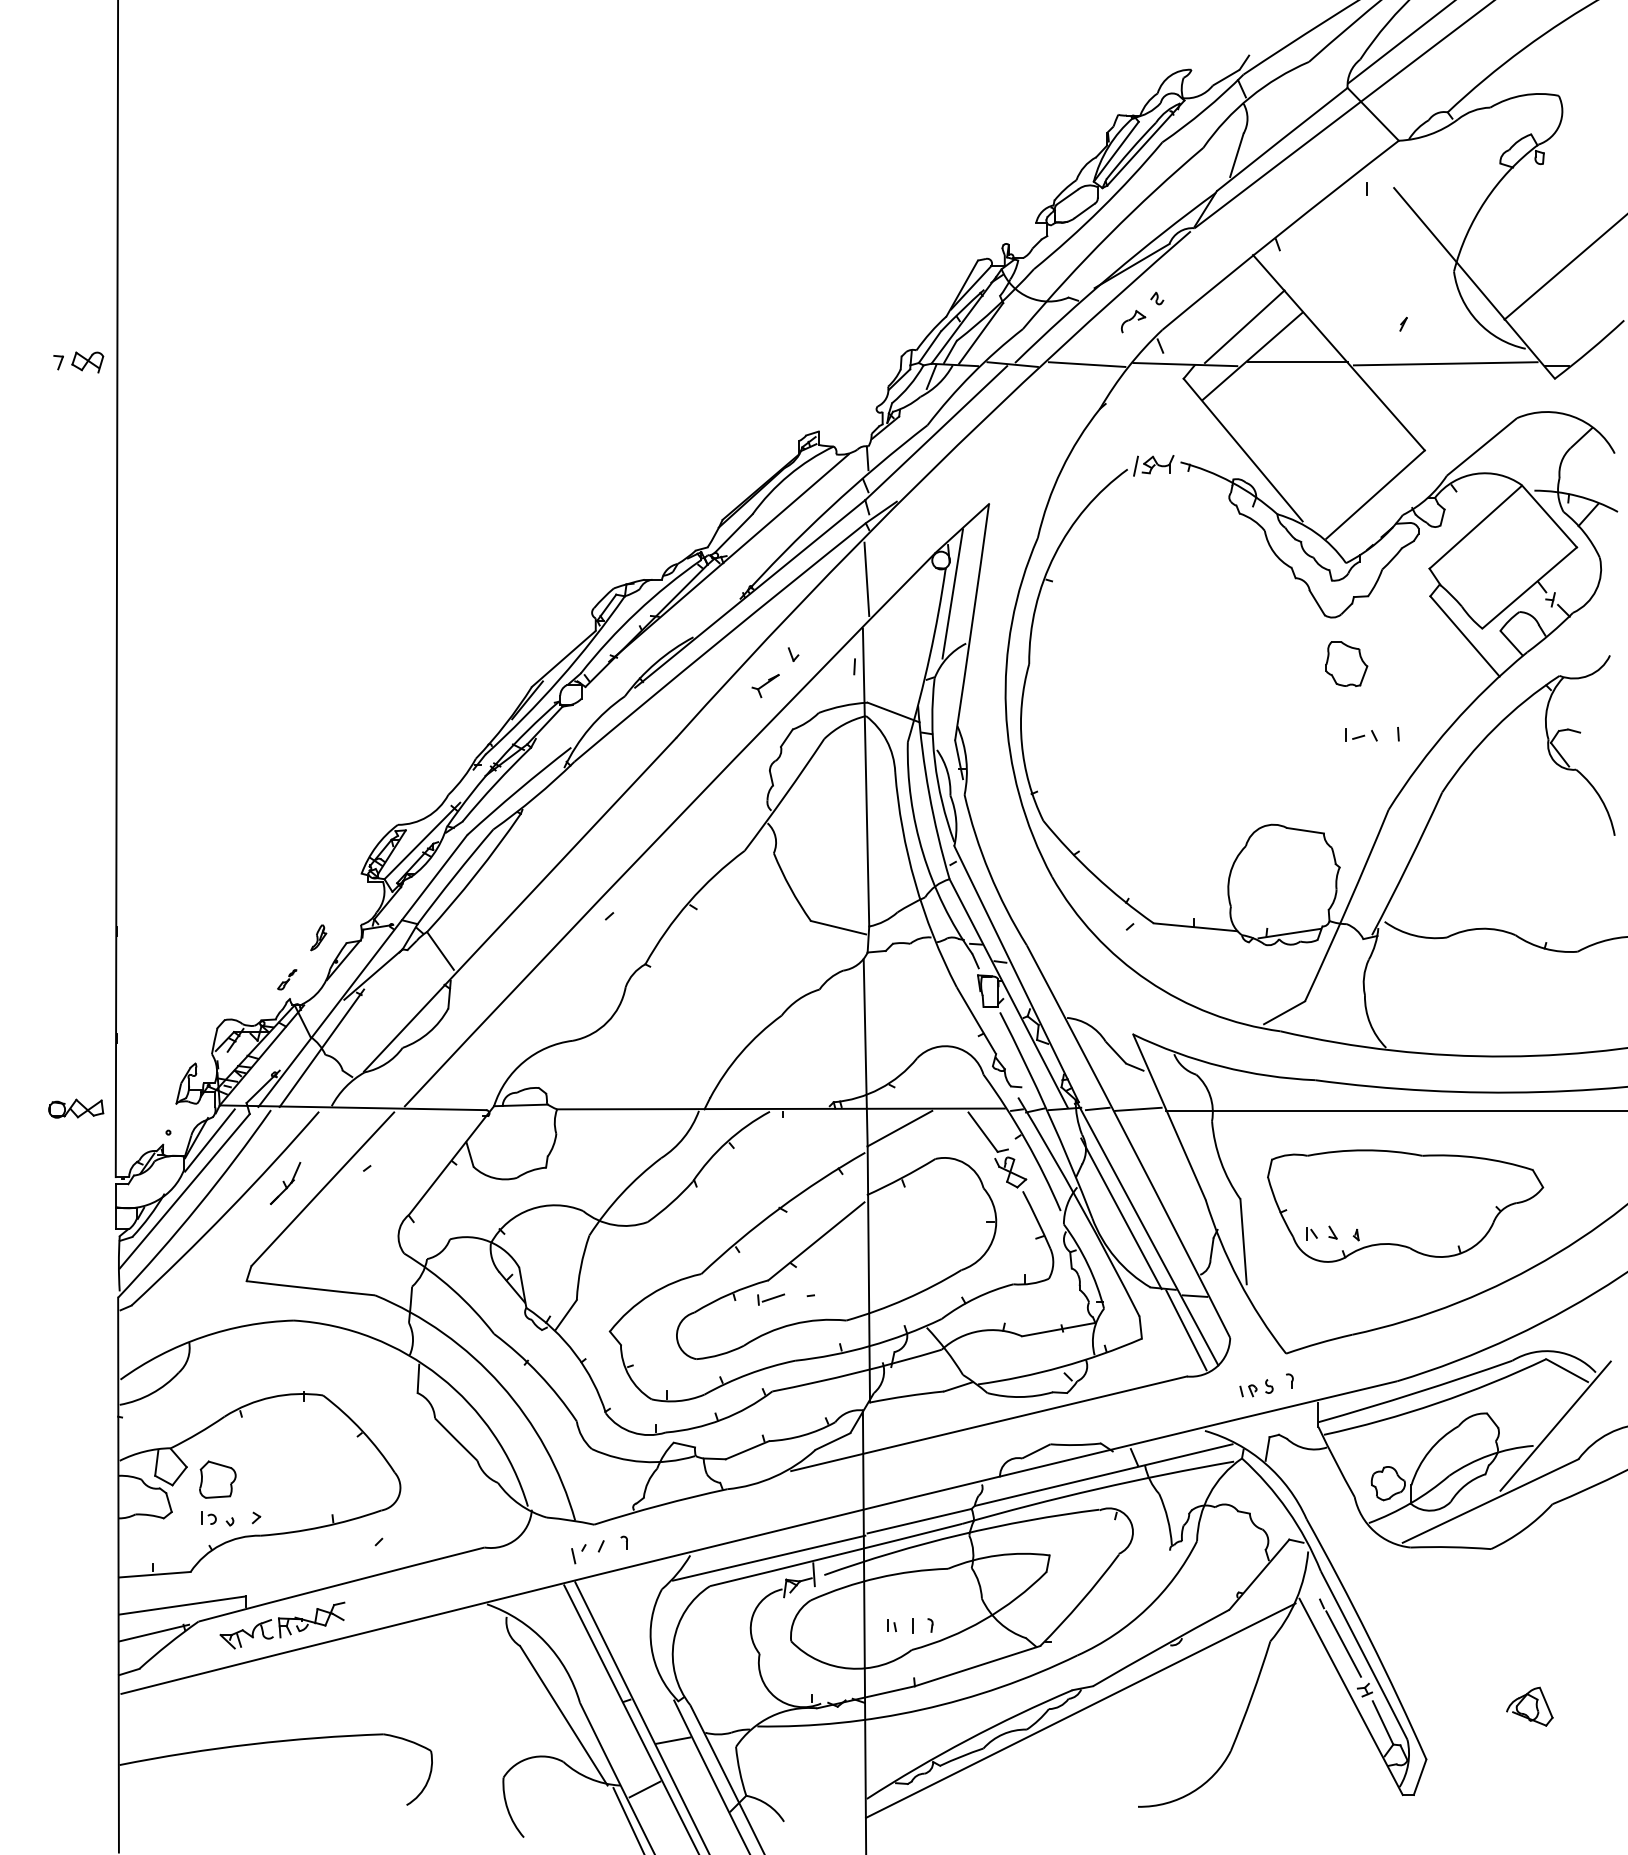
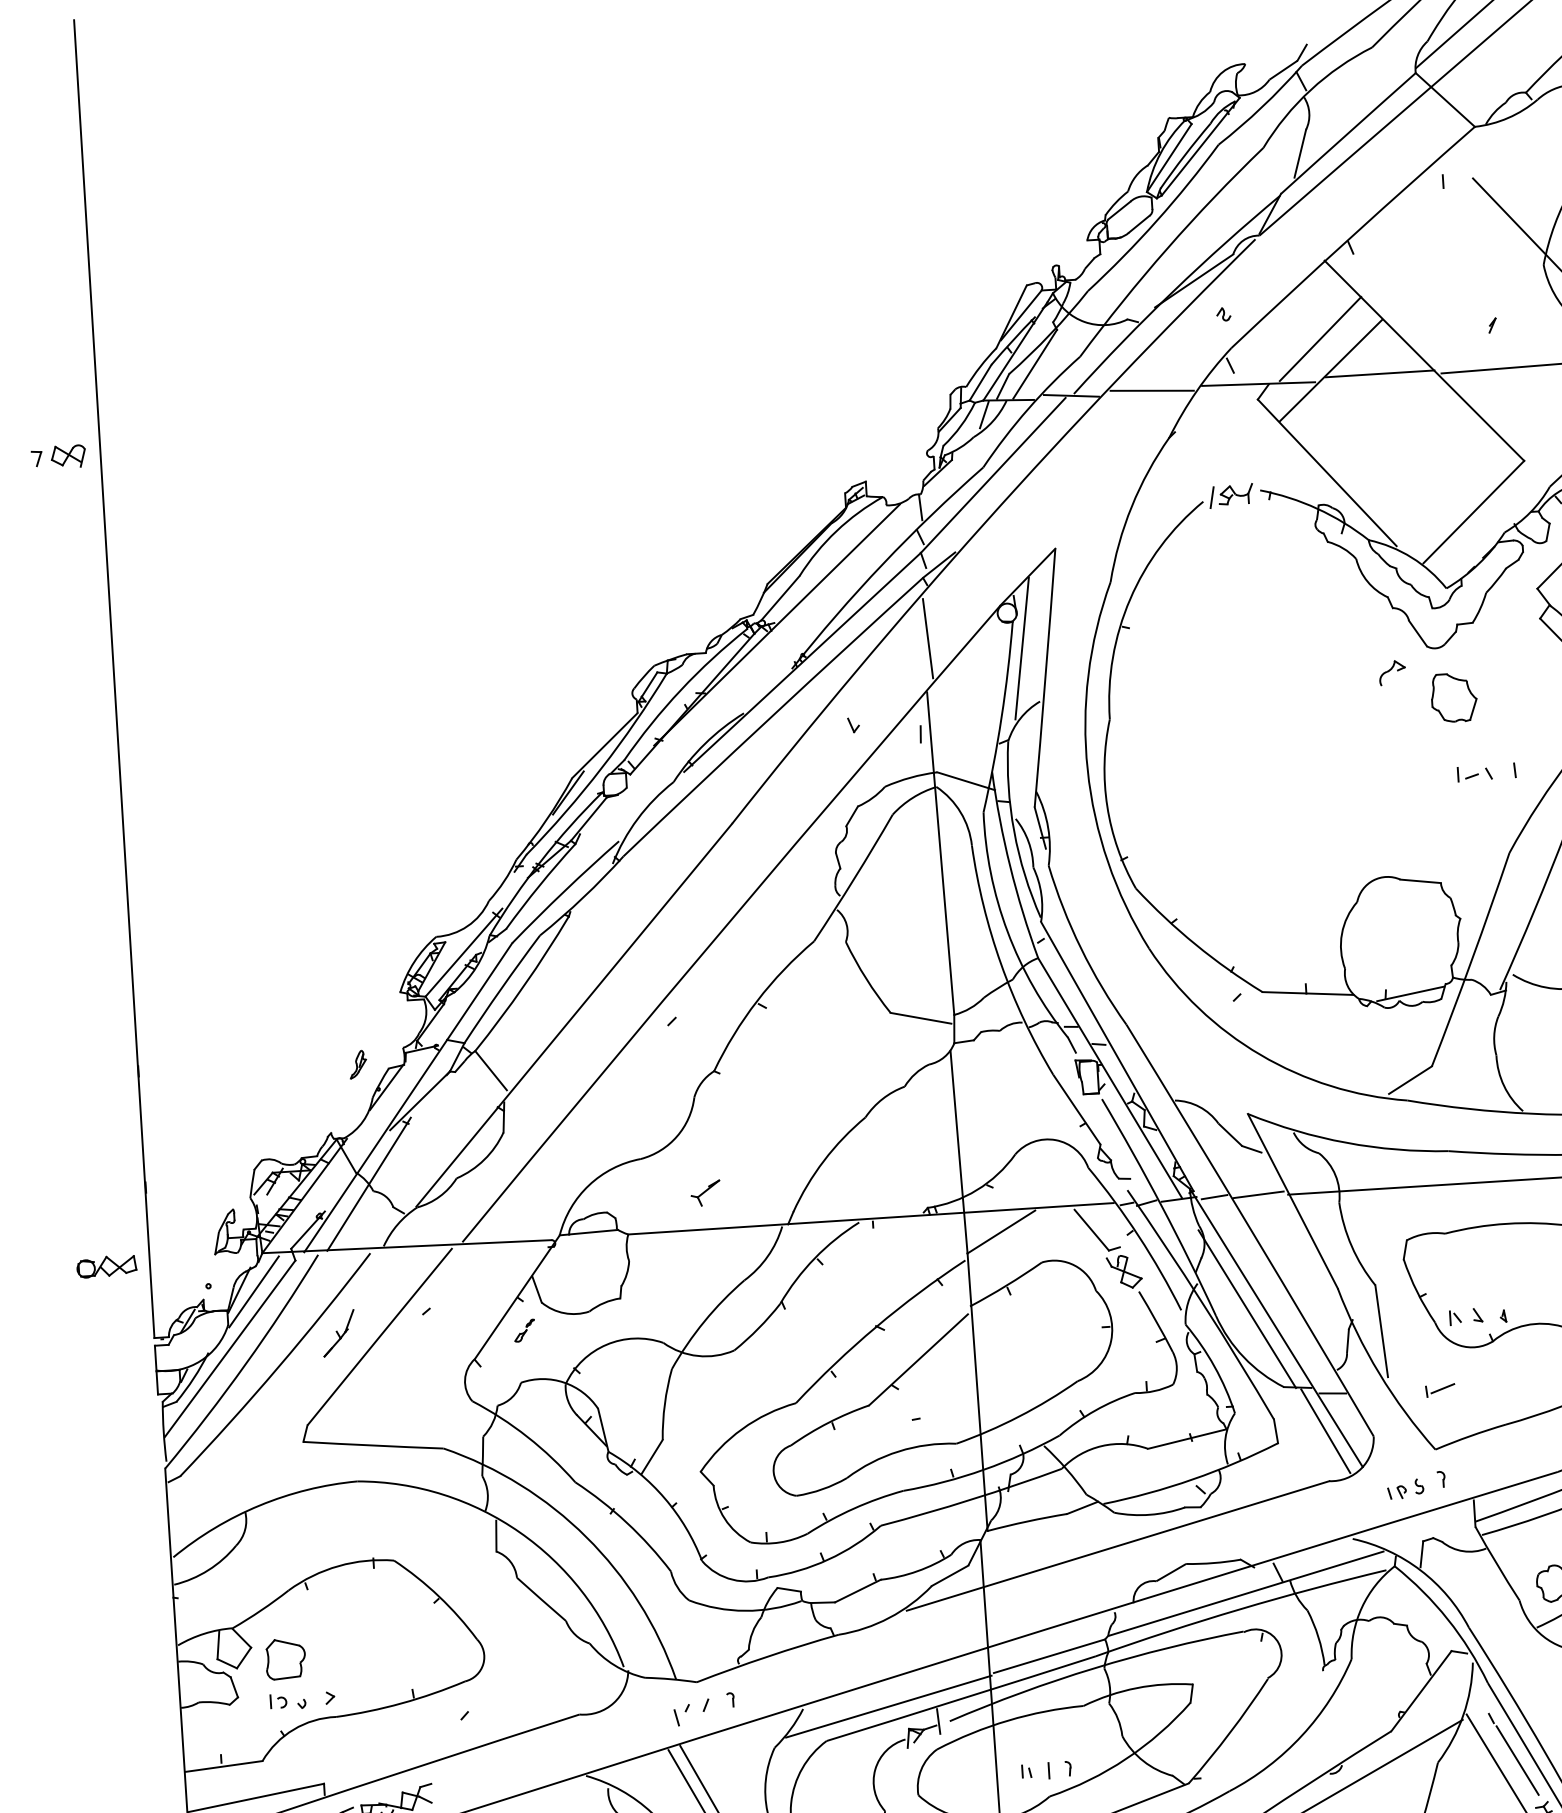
part: (1133, 321) -> (1392, 672), moved
part: (765, 686) -> (705, 1193), moved
part: (287, 979) -> (524, 1330), moved
part: (771, 1299) -> (1440, 1390), moved

